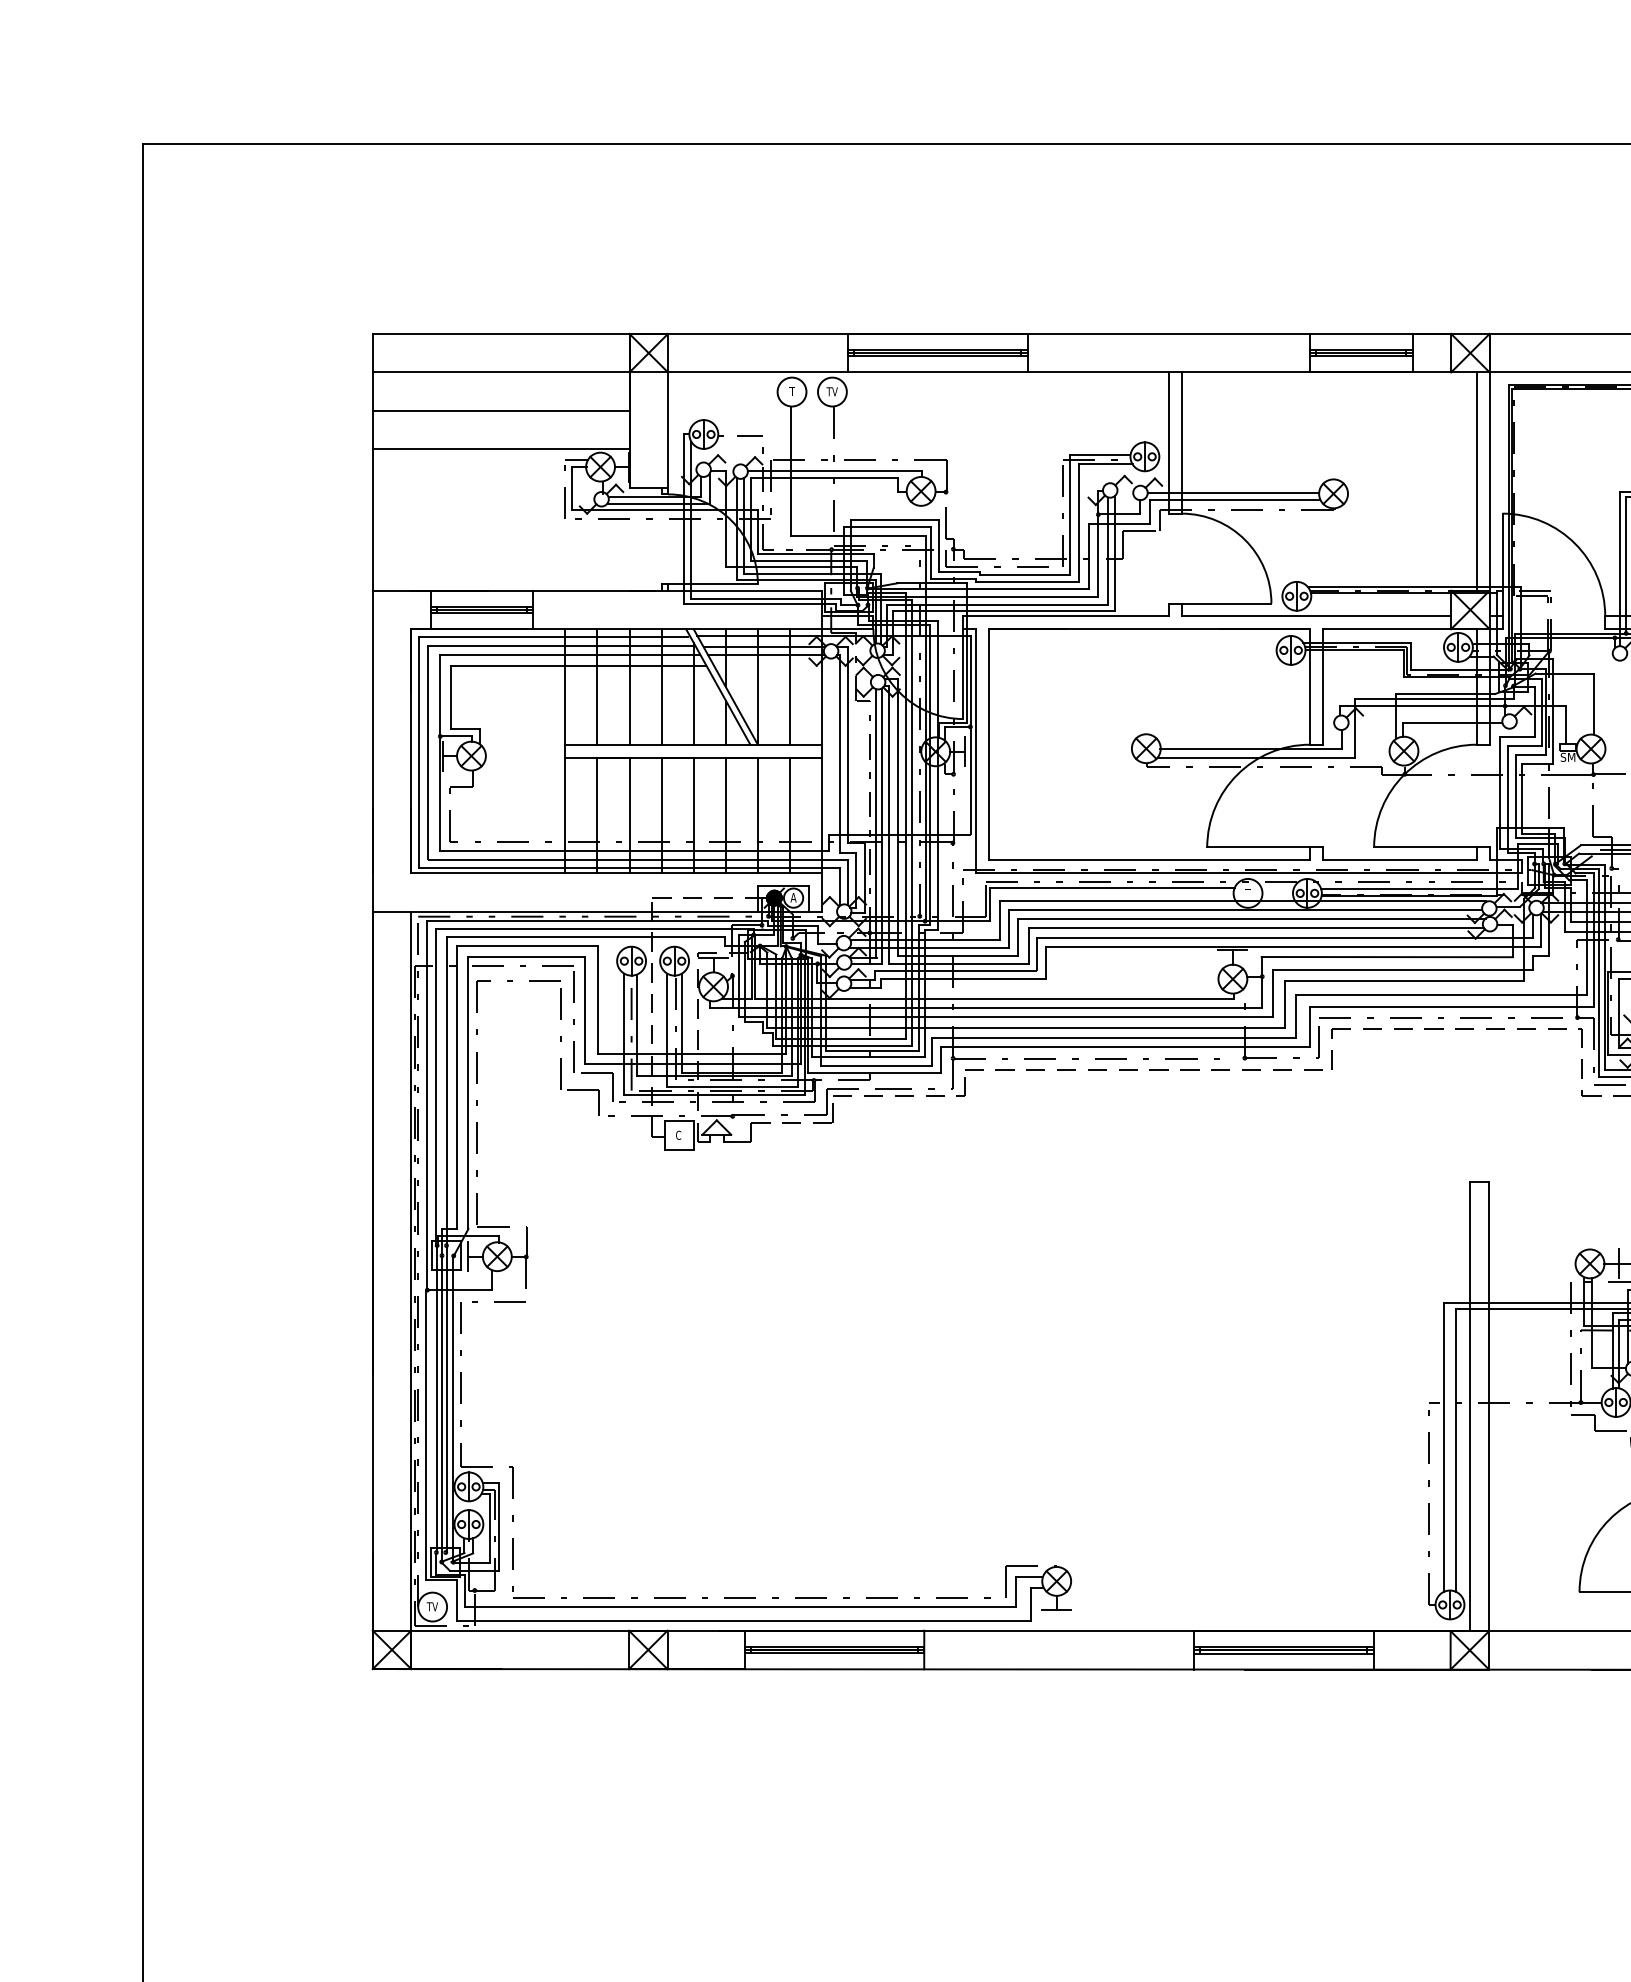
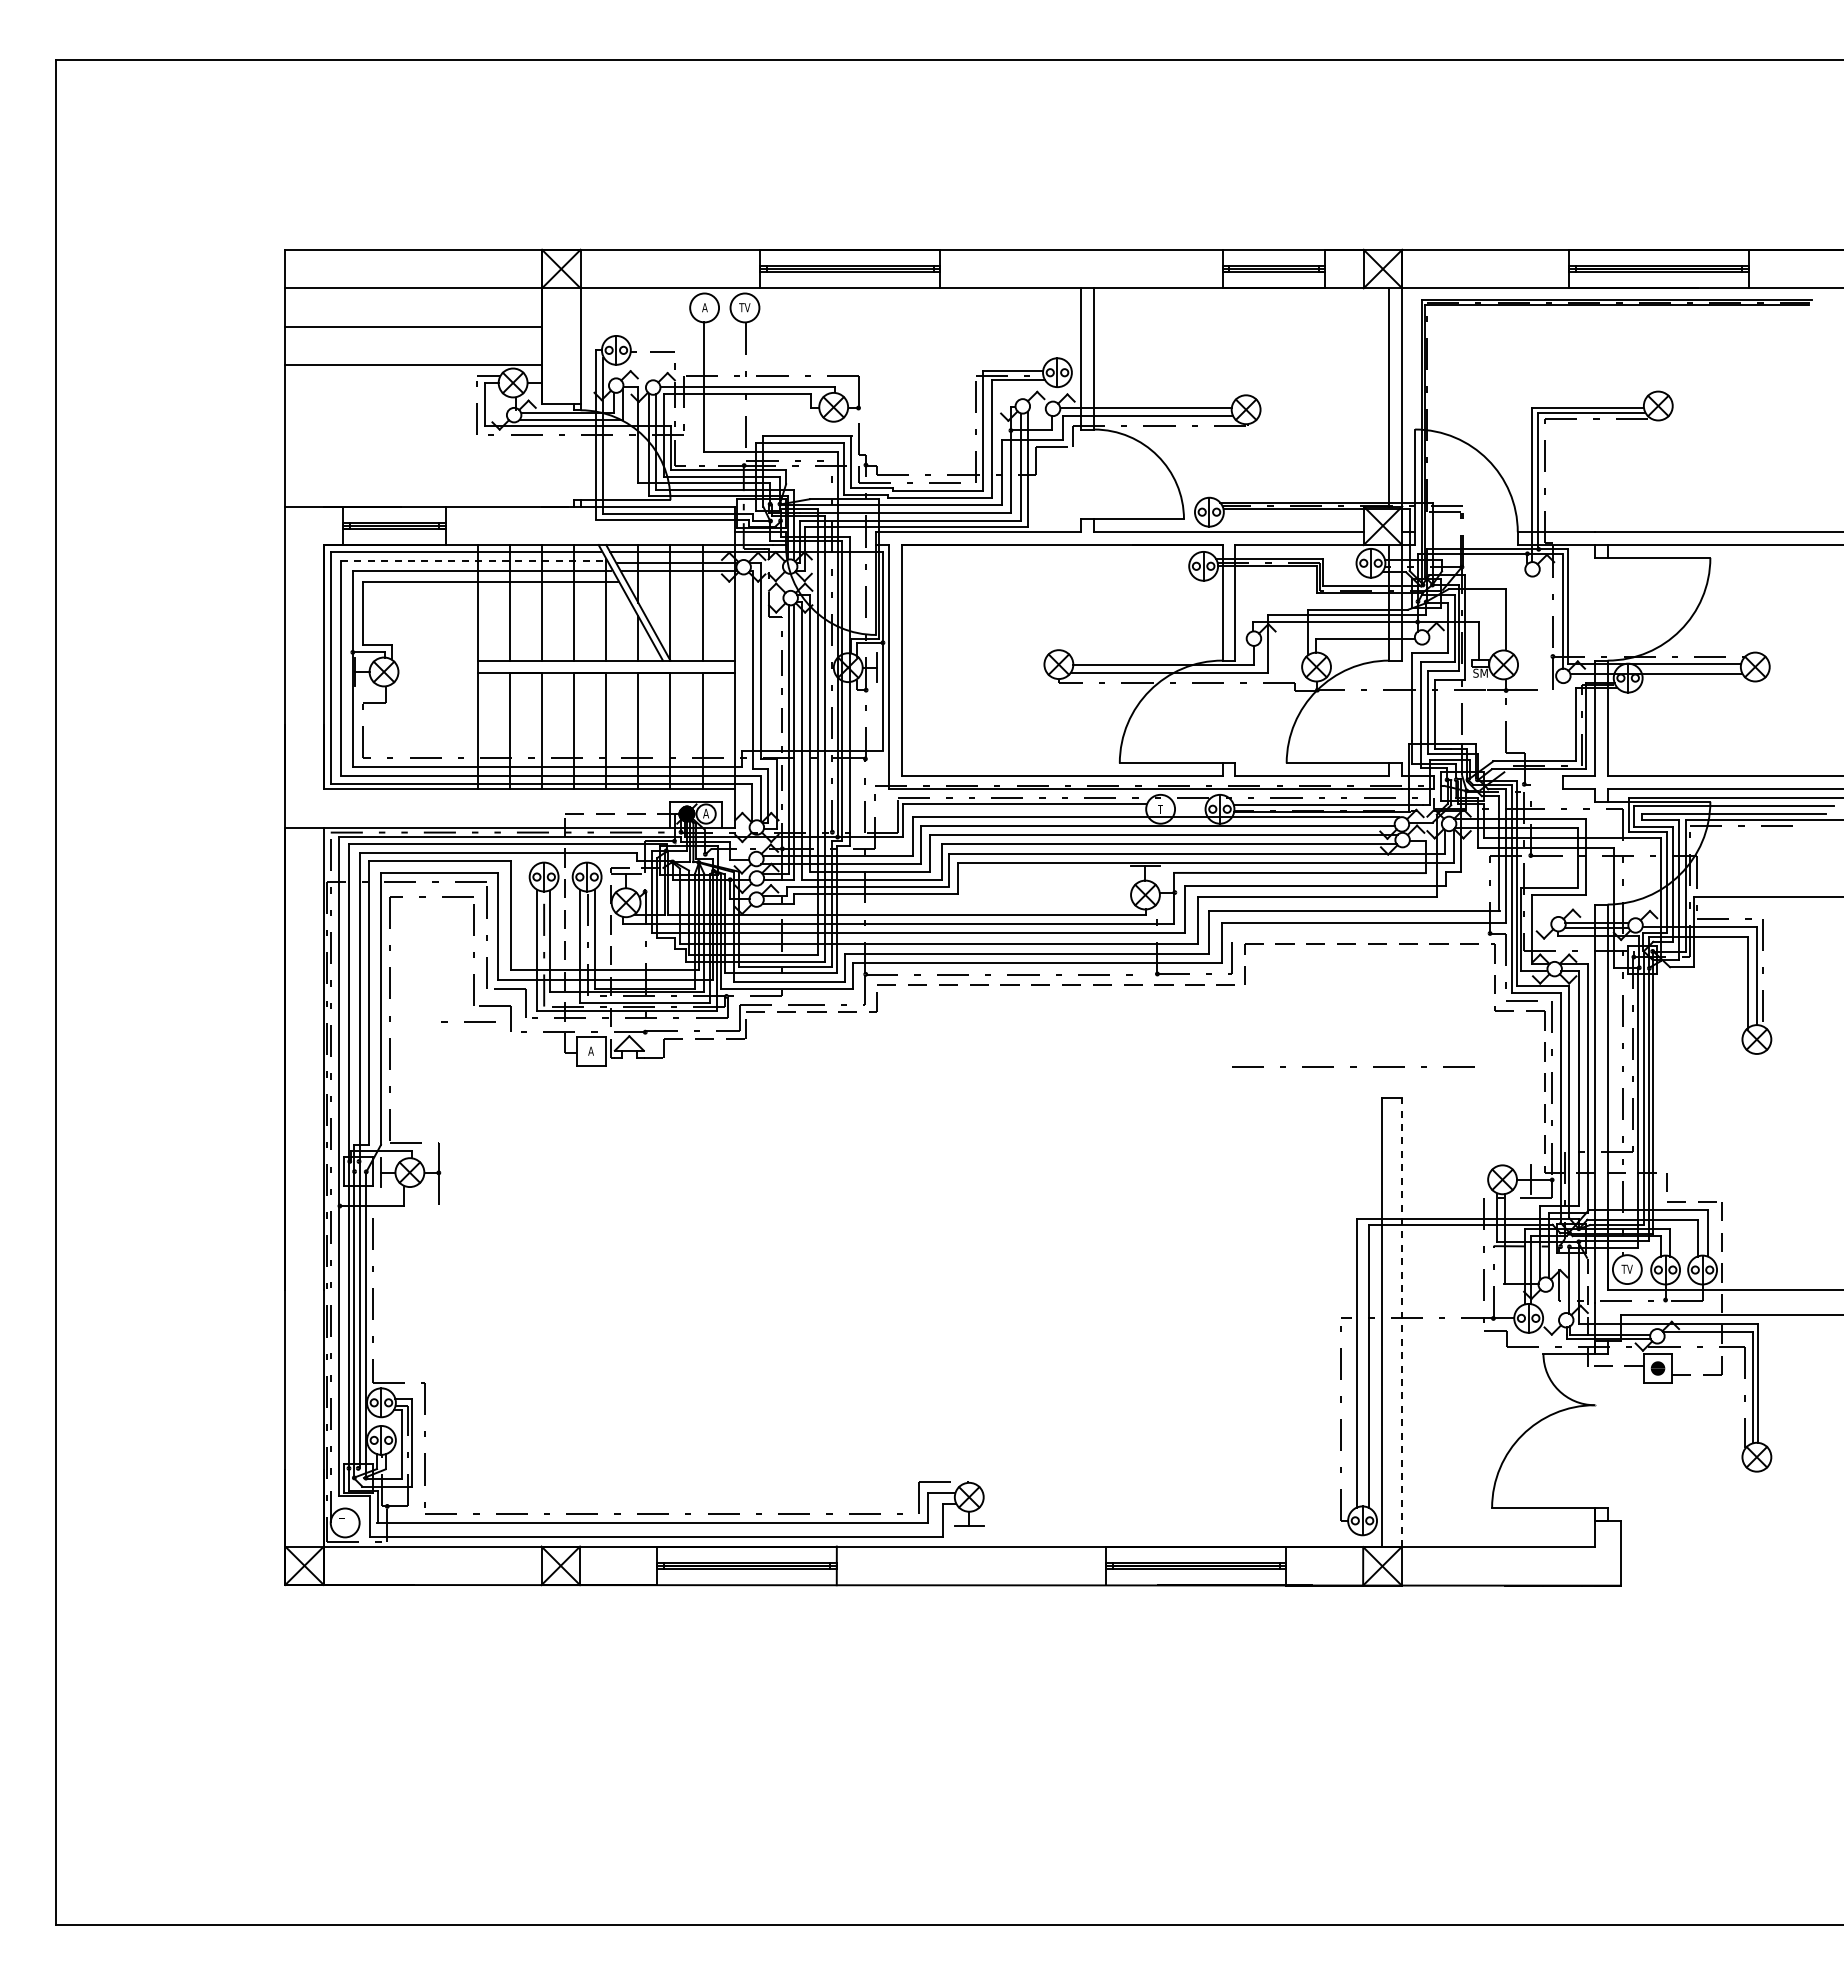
text: (791, 391) -> (704, 307), T -> A
line: (560, 645) -> (473, 561), solid -> dashed
line: (1440, 1017) -> (1353, 1066), moved
text: (677, 1134) -> (590, 1050), C -> A
line: (498, 1301) -> (468, 1021), moved
line: (1488, 1406) -> (1401, 1322), solid -> dashed
text: (431, 1606) -> (344, 1522), TV -> T

